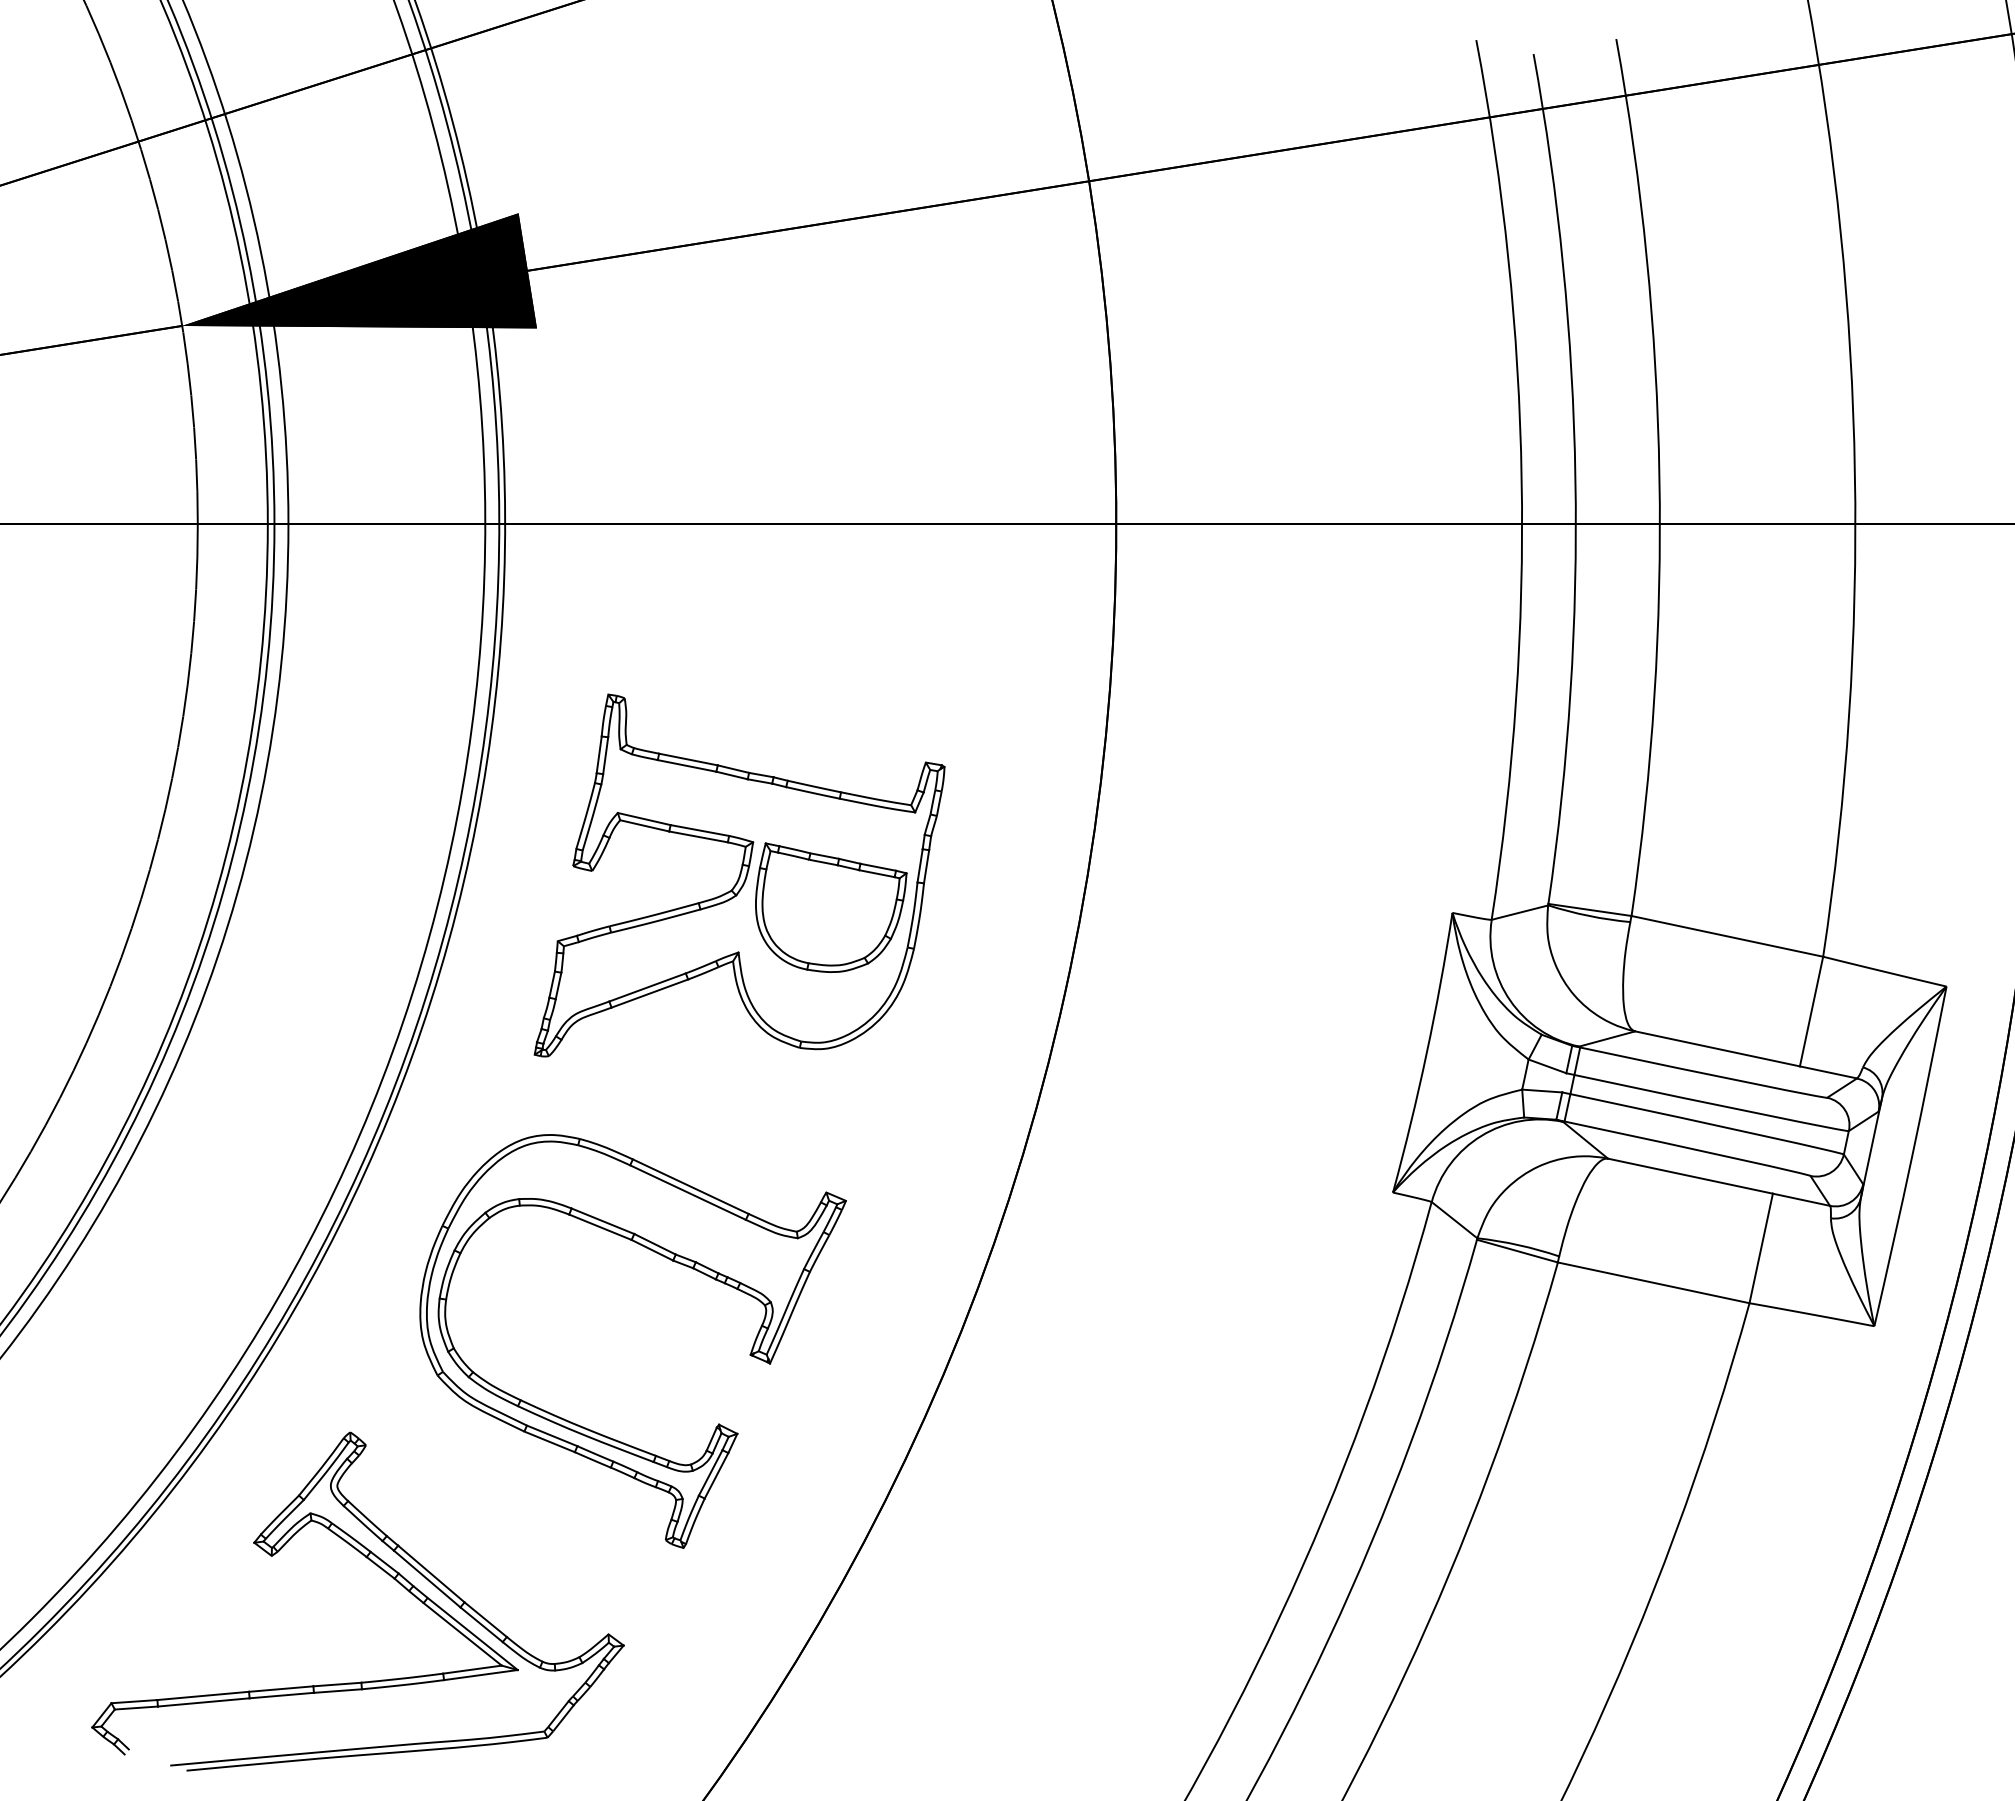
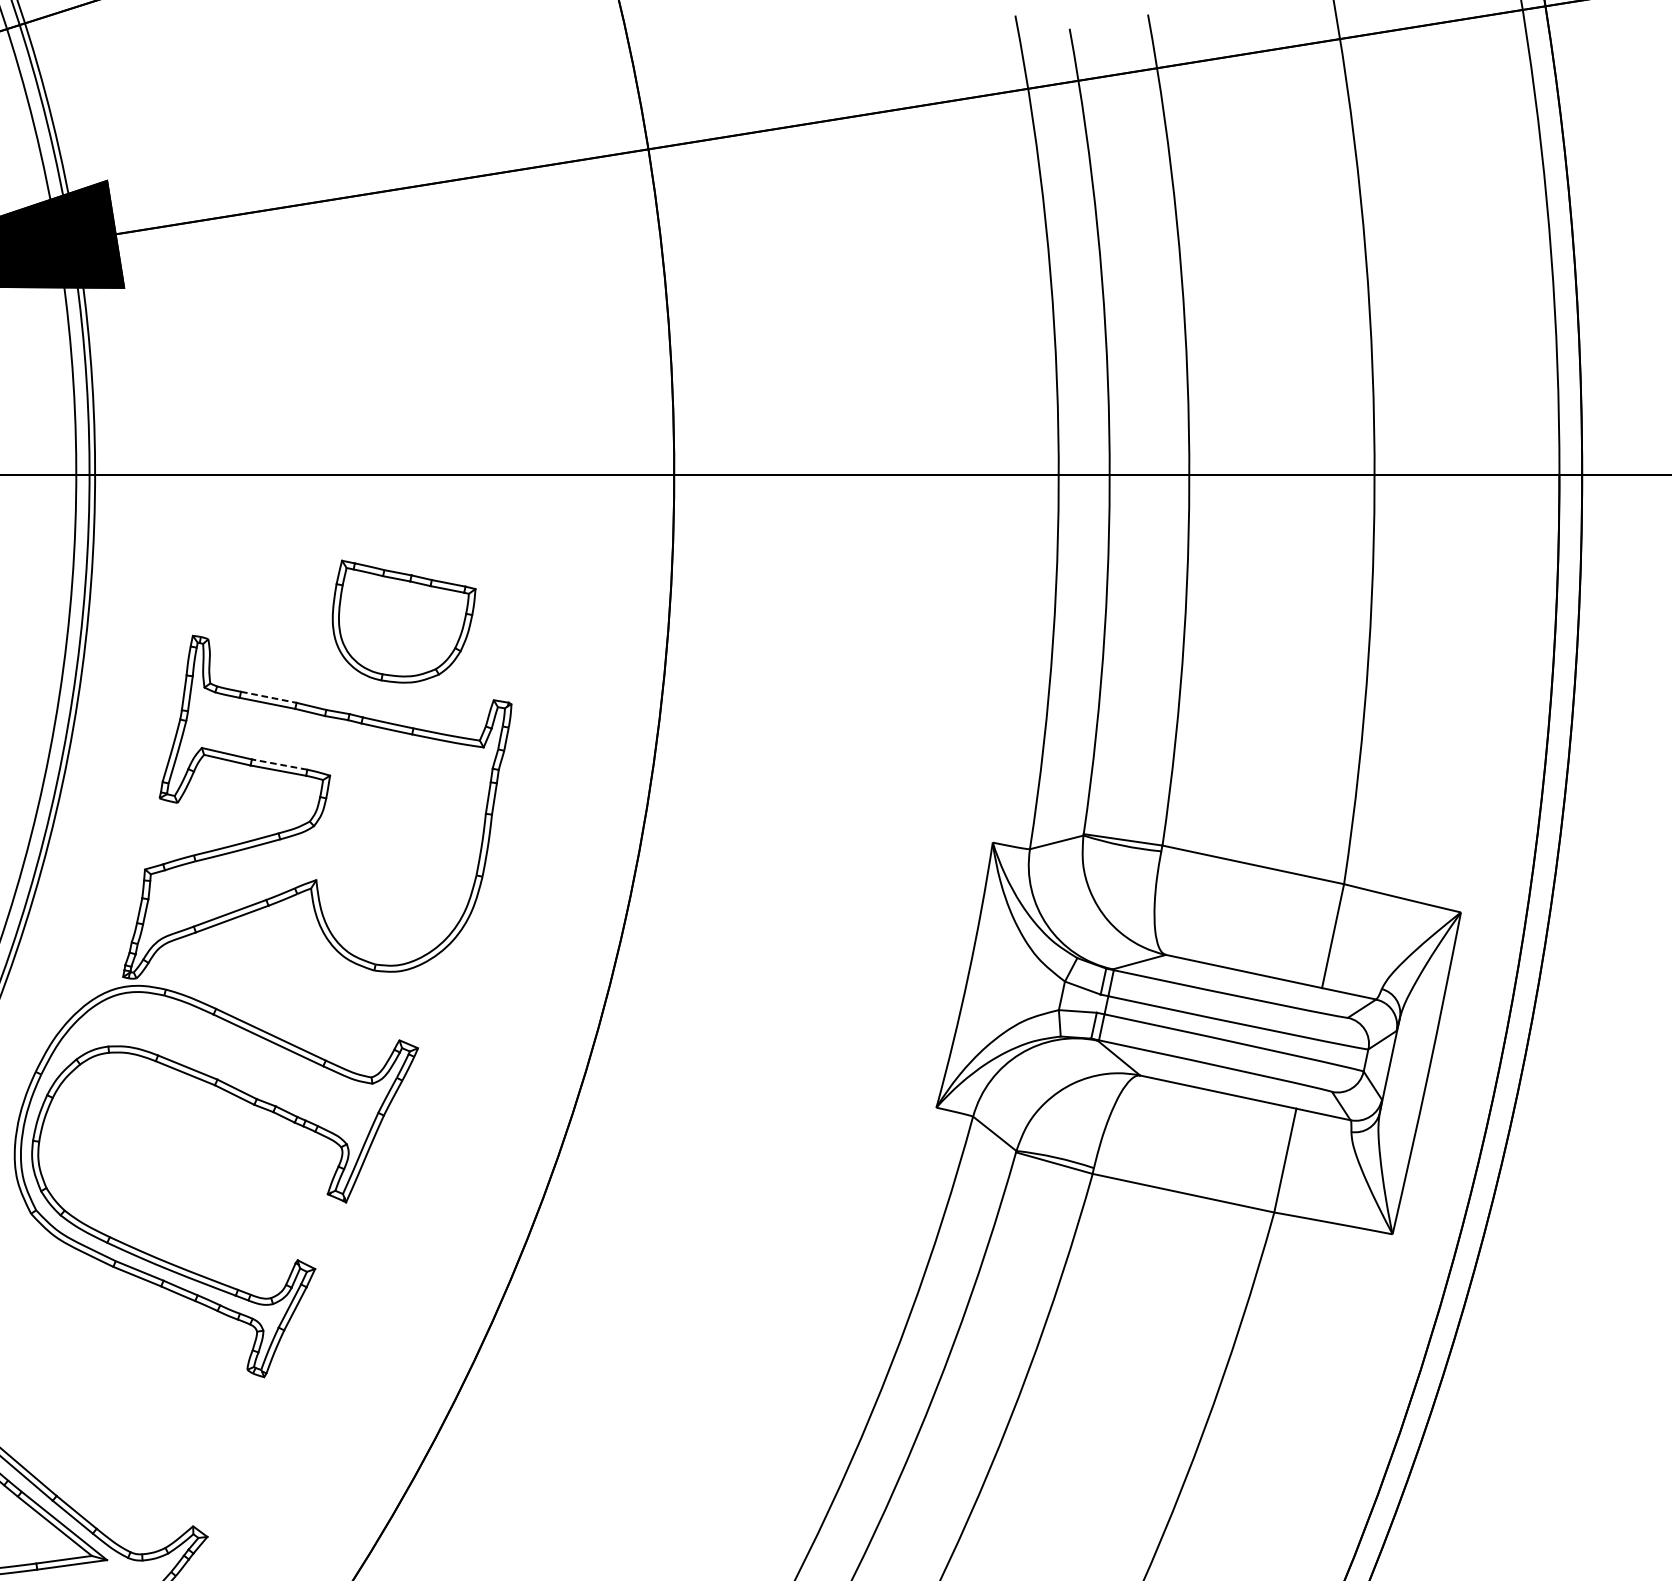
line: (688, 759) -> (268, 697), solid -> dashed
line: (699, 830) -> (279, 764), solid -> dashed
part: (831, 907) -> (404, 621), moved
part: (672, 1261) -> (253, 1105), moved

